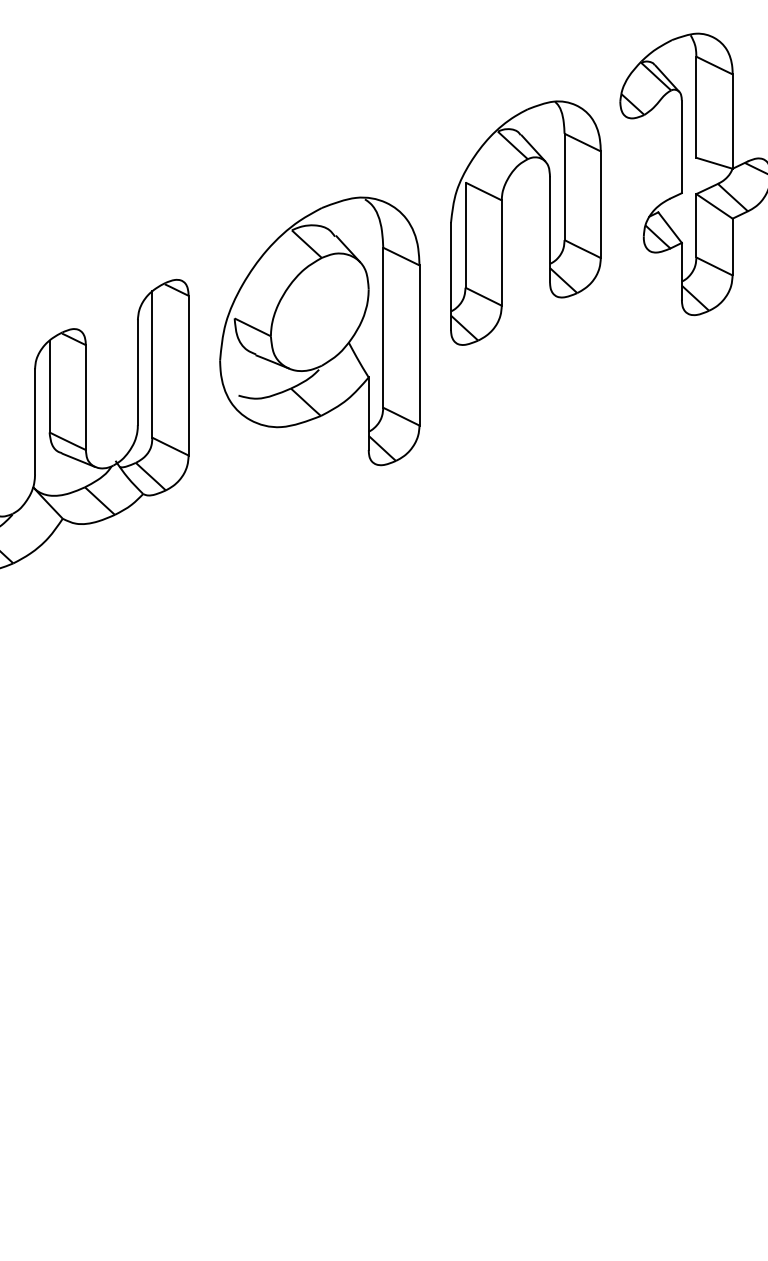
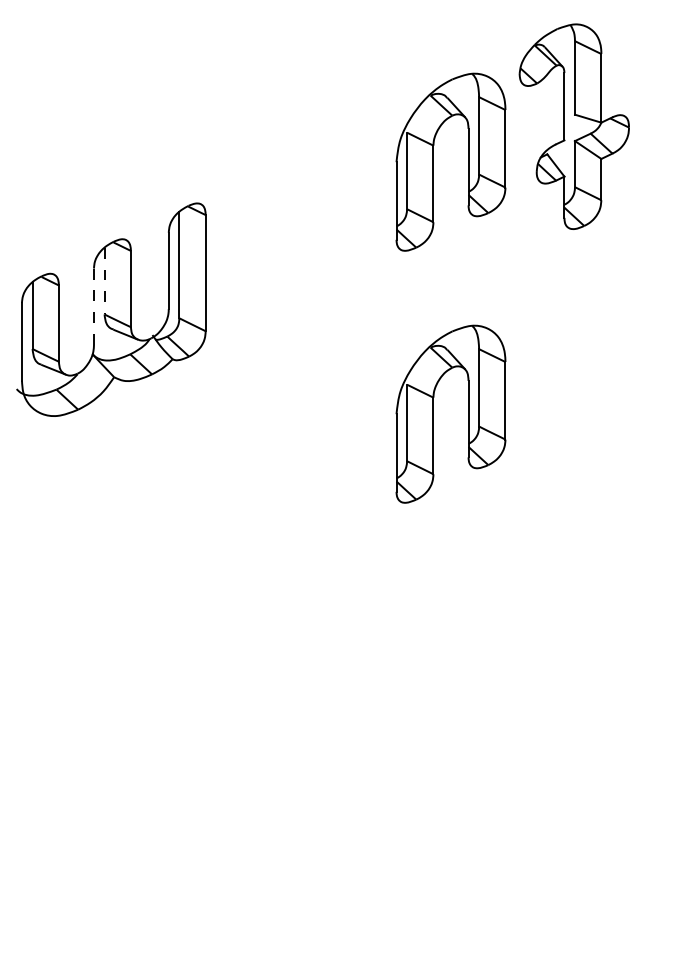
part: (318, 330) -> (300, 240), removed
line: (49, 387) -> (104, 281), solid -> dashed
line: (35, 421) -> (94, 306), solid -> dashed
part: (501, 568) -> (433, 413), added

